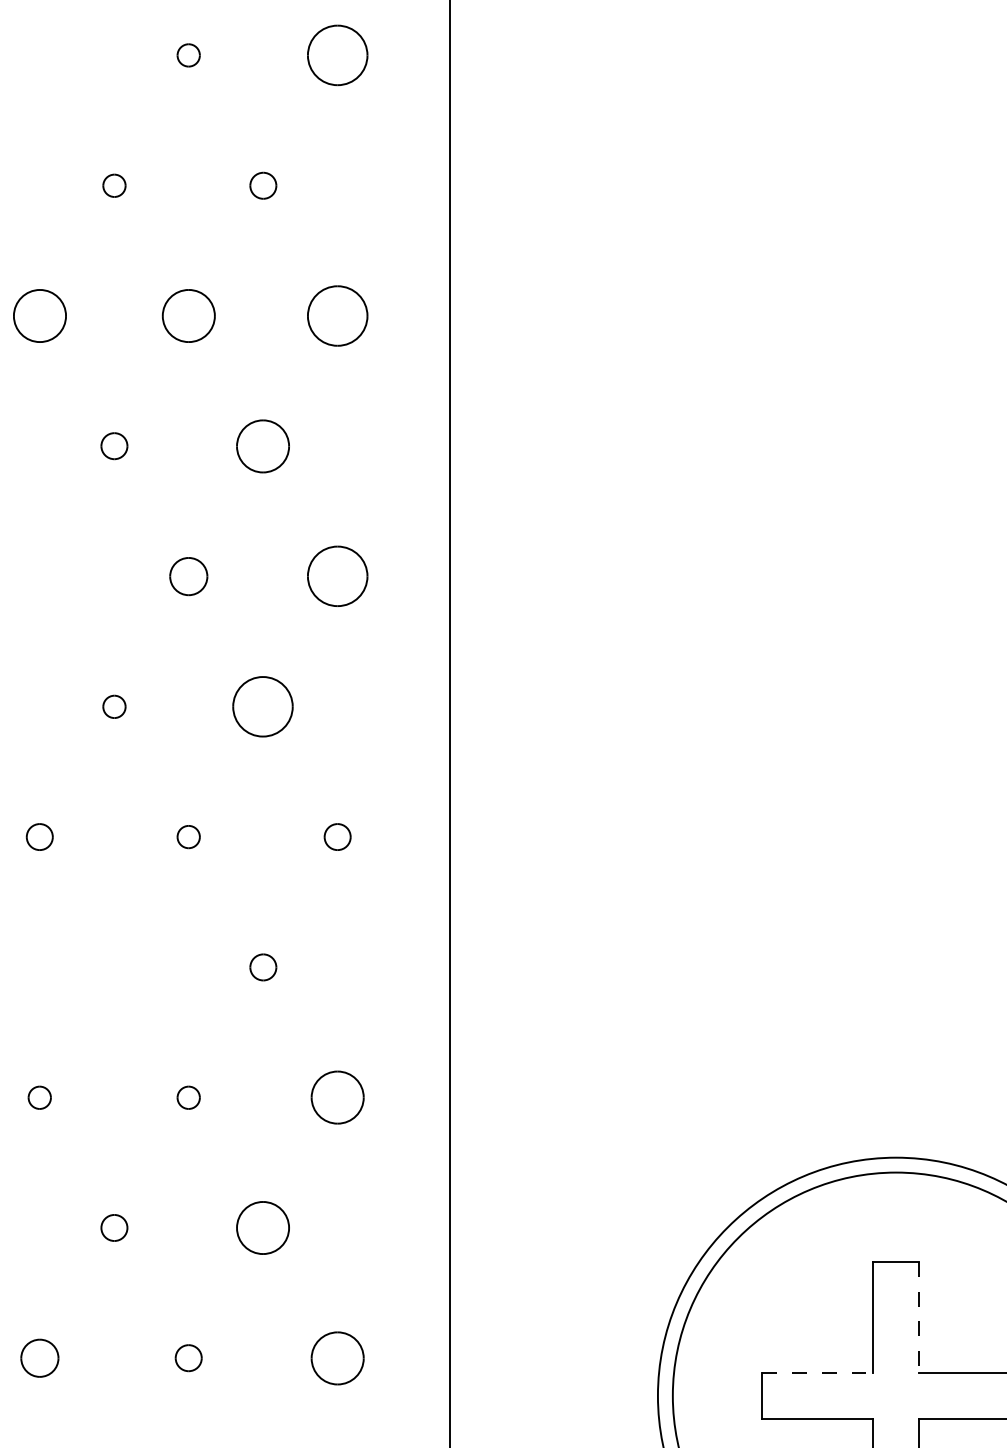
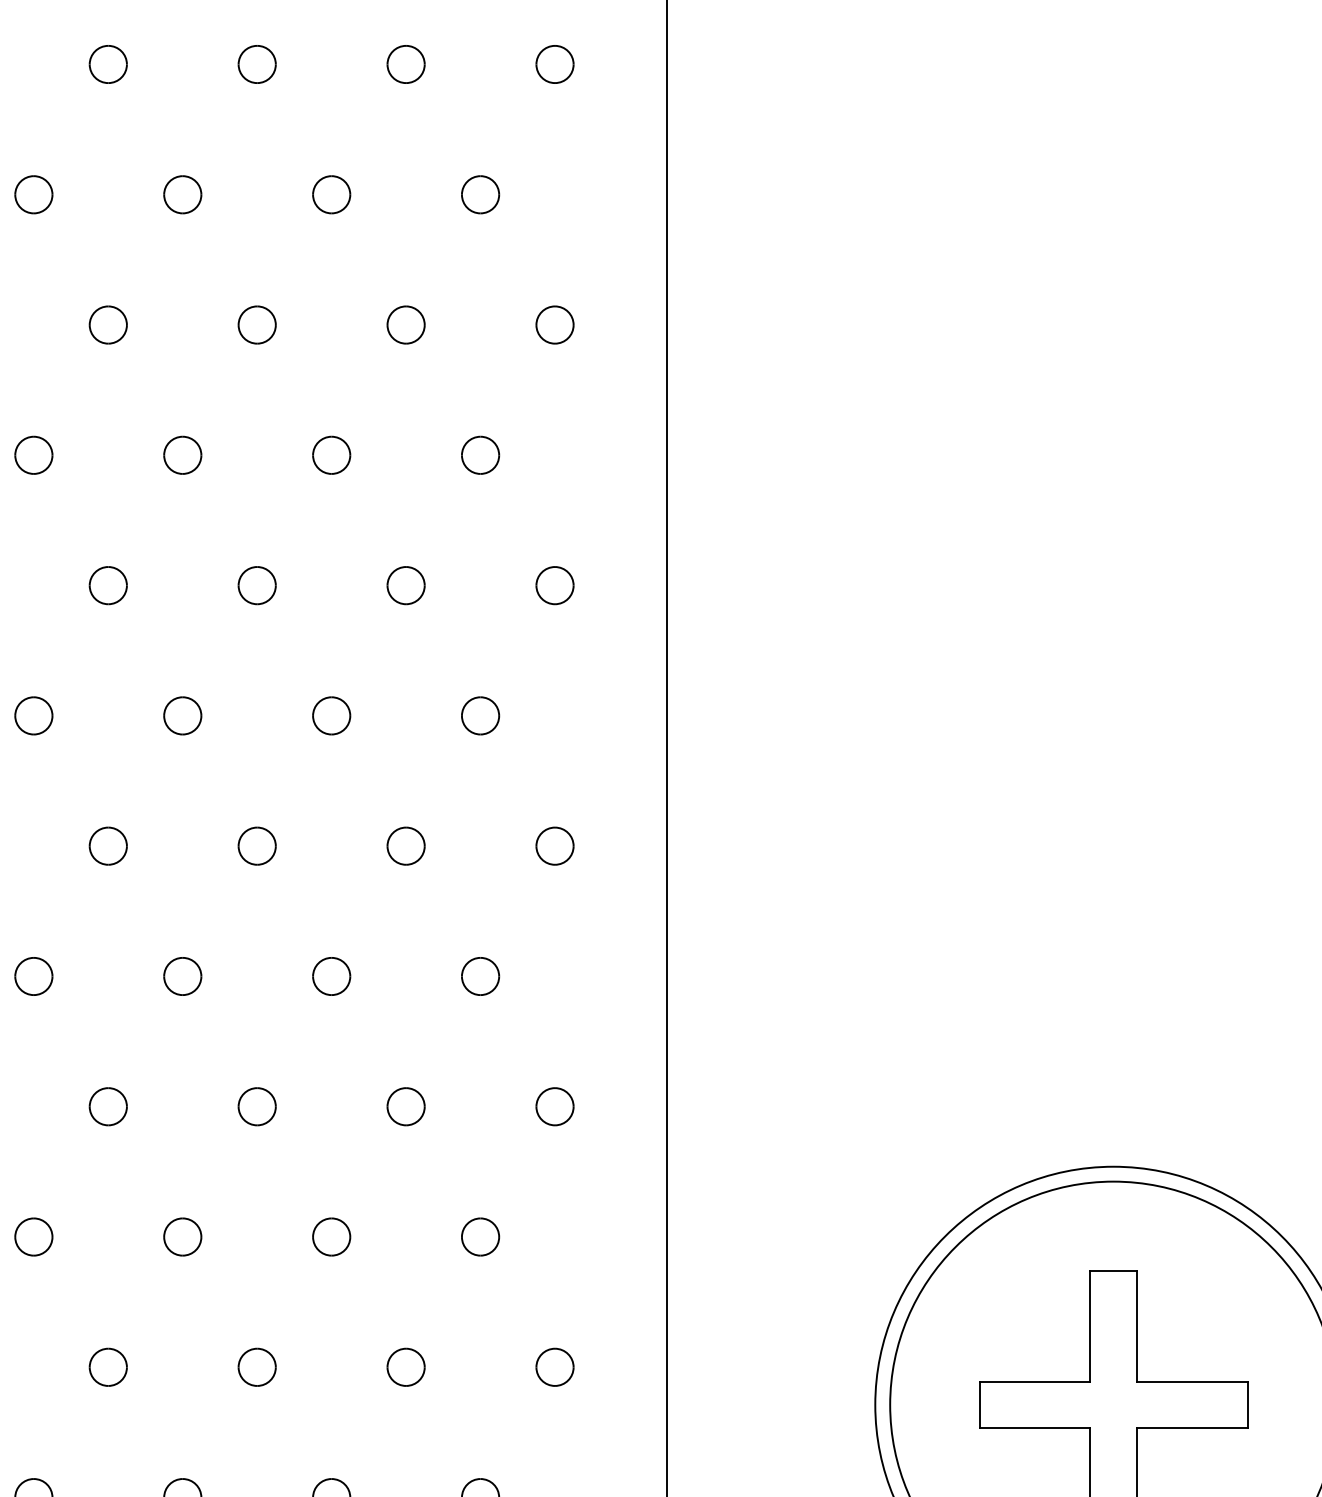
part: (39, 55) -> (256, 64), added
part: (188, 55) -> (405, 64), size x1.67
part: (337, 55) -> (554, 64), size x0.62
part: (114, 185) -> (331, 194), size x1.67
part: (263, 185) -> (480, 194), size x1.43
part: (39, 315) -> (256, 324), size x0.71
part: (188, 315) -> (405, 324), size x0.71
part: (337, 315) -> (554, 324), size x0.62
part: (114, 445) -> (331, 454), size x1.43
part: (263, 445) -> (480, 454), size x0.71
part: (39, 576) -> (256, 585), added
part: (337, 576) -> (554, 585), size x0.62
part: (114, 706) -> (331, 715), size x1.67
part: (263, 706) -> (480, 715), size x0.62
part: (39, 836) -> (256, 845), size x1.43
part: (188, 836) -> (405, 845), size x1.67
part: (337, 836) -> (554, 845), size x1.43
part: (114, 967) -> (331, 976), added
part: (263, 967) -> (480, 976), size x1.43
part: (39, 1097) -> (256, 1106), size x1.67
part: (188, 1097) -> (405, 1106), size x1.67
part: (337, 1097) -> (554, 1106), size x0.71
part: (114, 1227) -> (331, 1236), size x1.43
part: (263, 1227) -> (480, 1236), size x0.71
line: (919, 1317) -> (1136, 1326), dashed -> solid
part: (188, 1357) -> (405, 1366), size x1.43
part: (337, 1357) -> (554, 1366), size x0.71
line: (818, 1372) -> (1035, 1381), dashed -> solid

